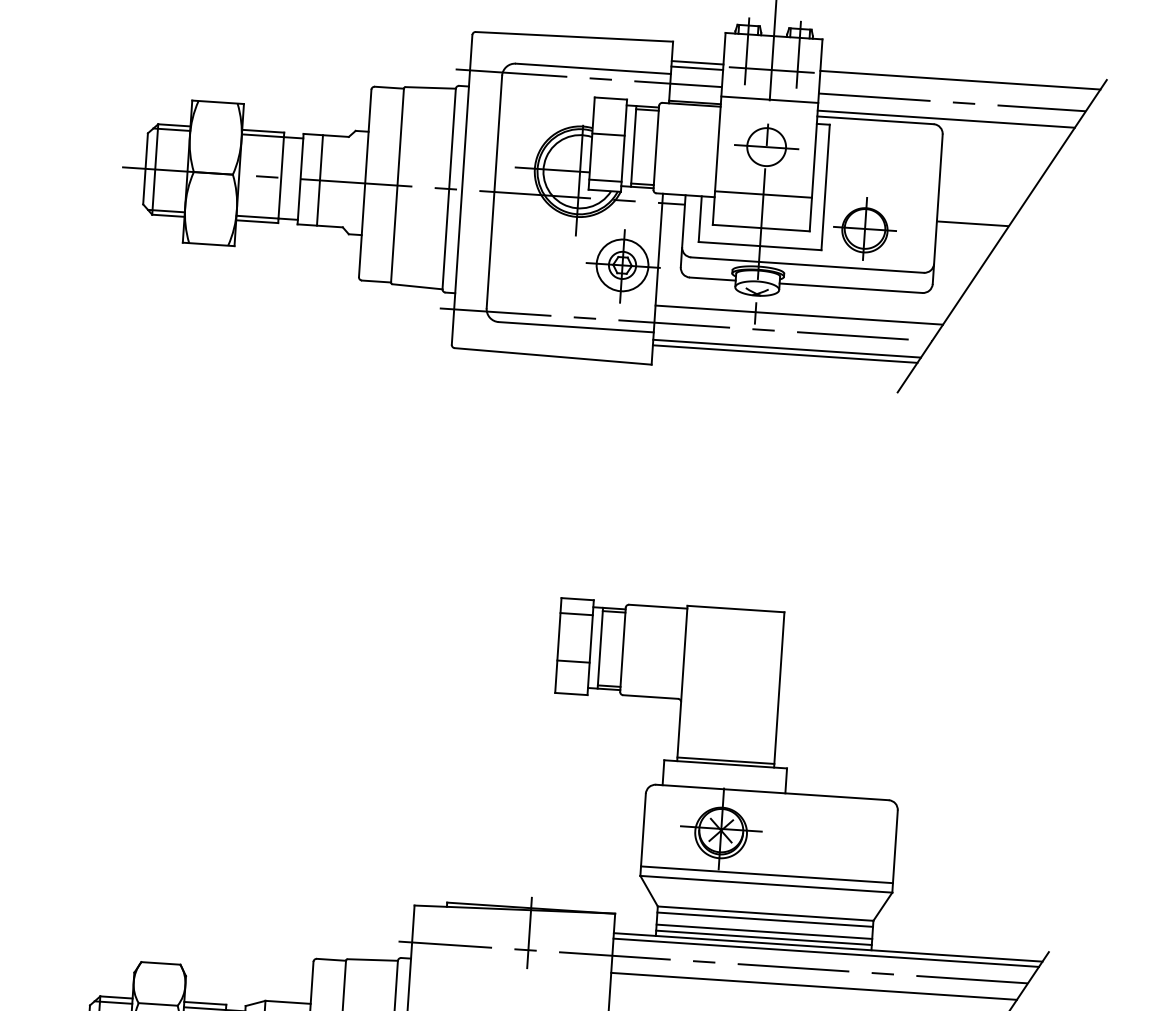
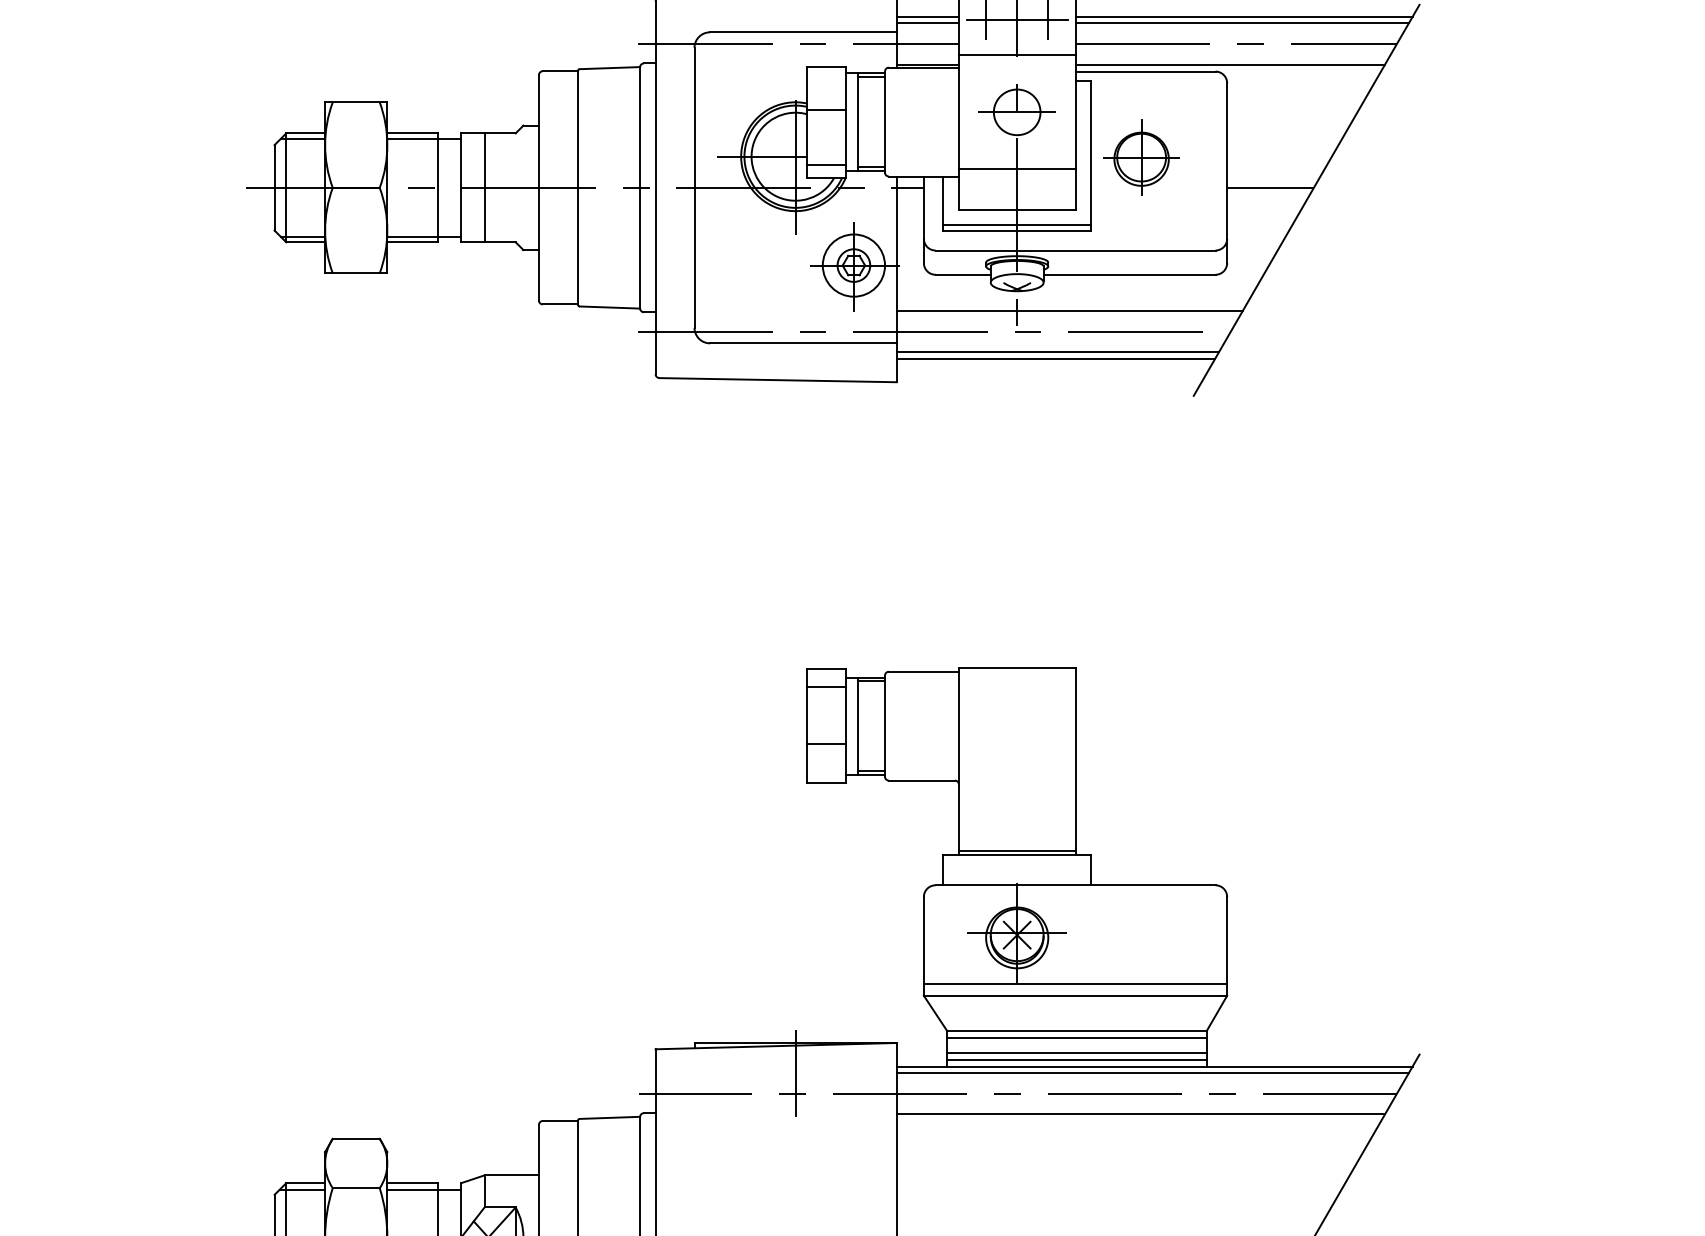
line: (957, 85) -> (1241, 23), added
part: (864, 228) -> (1141, 157), moved
line: (760, 241) -> (1017, 225), added

